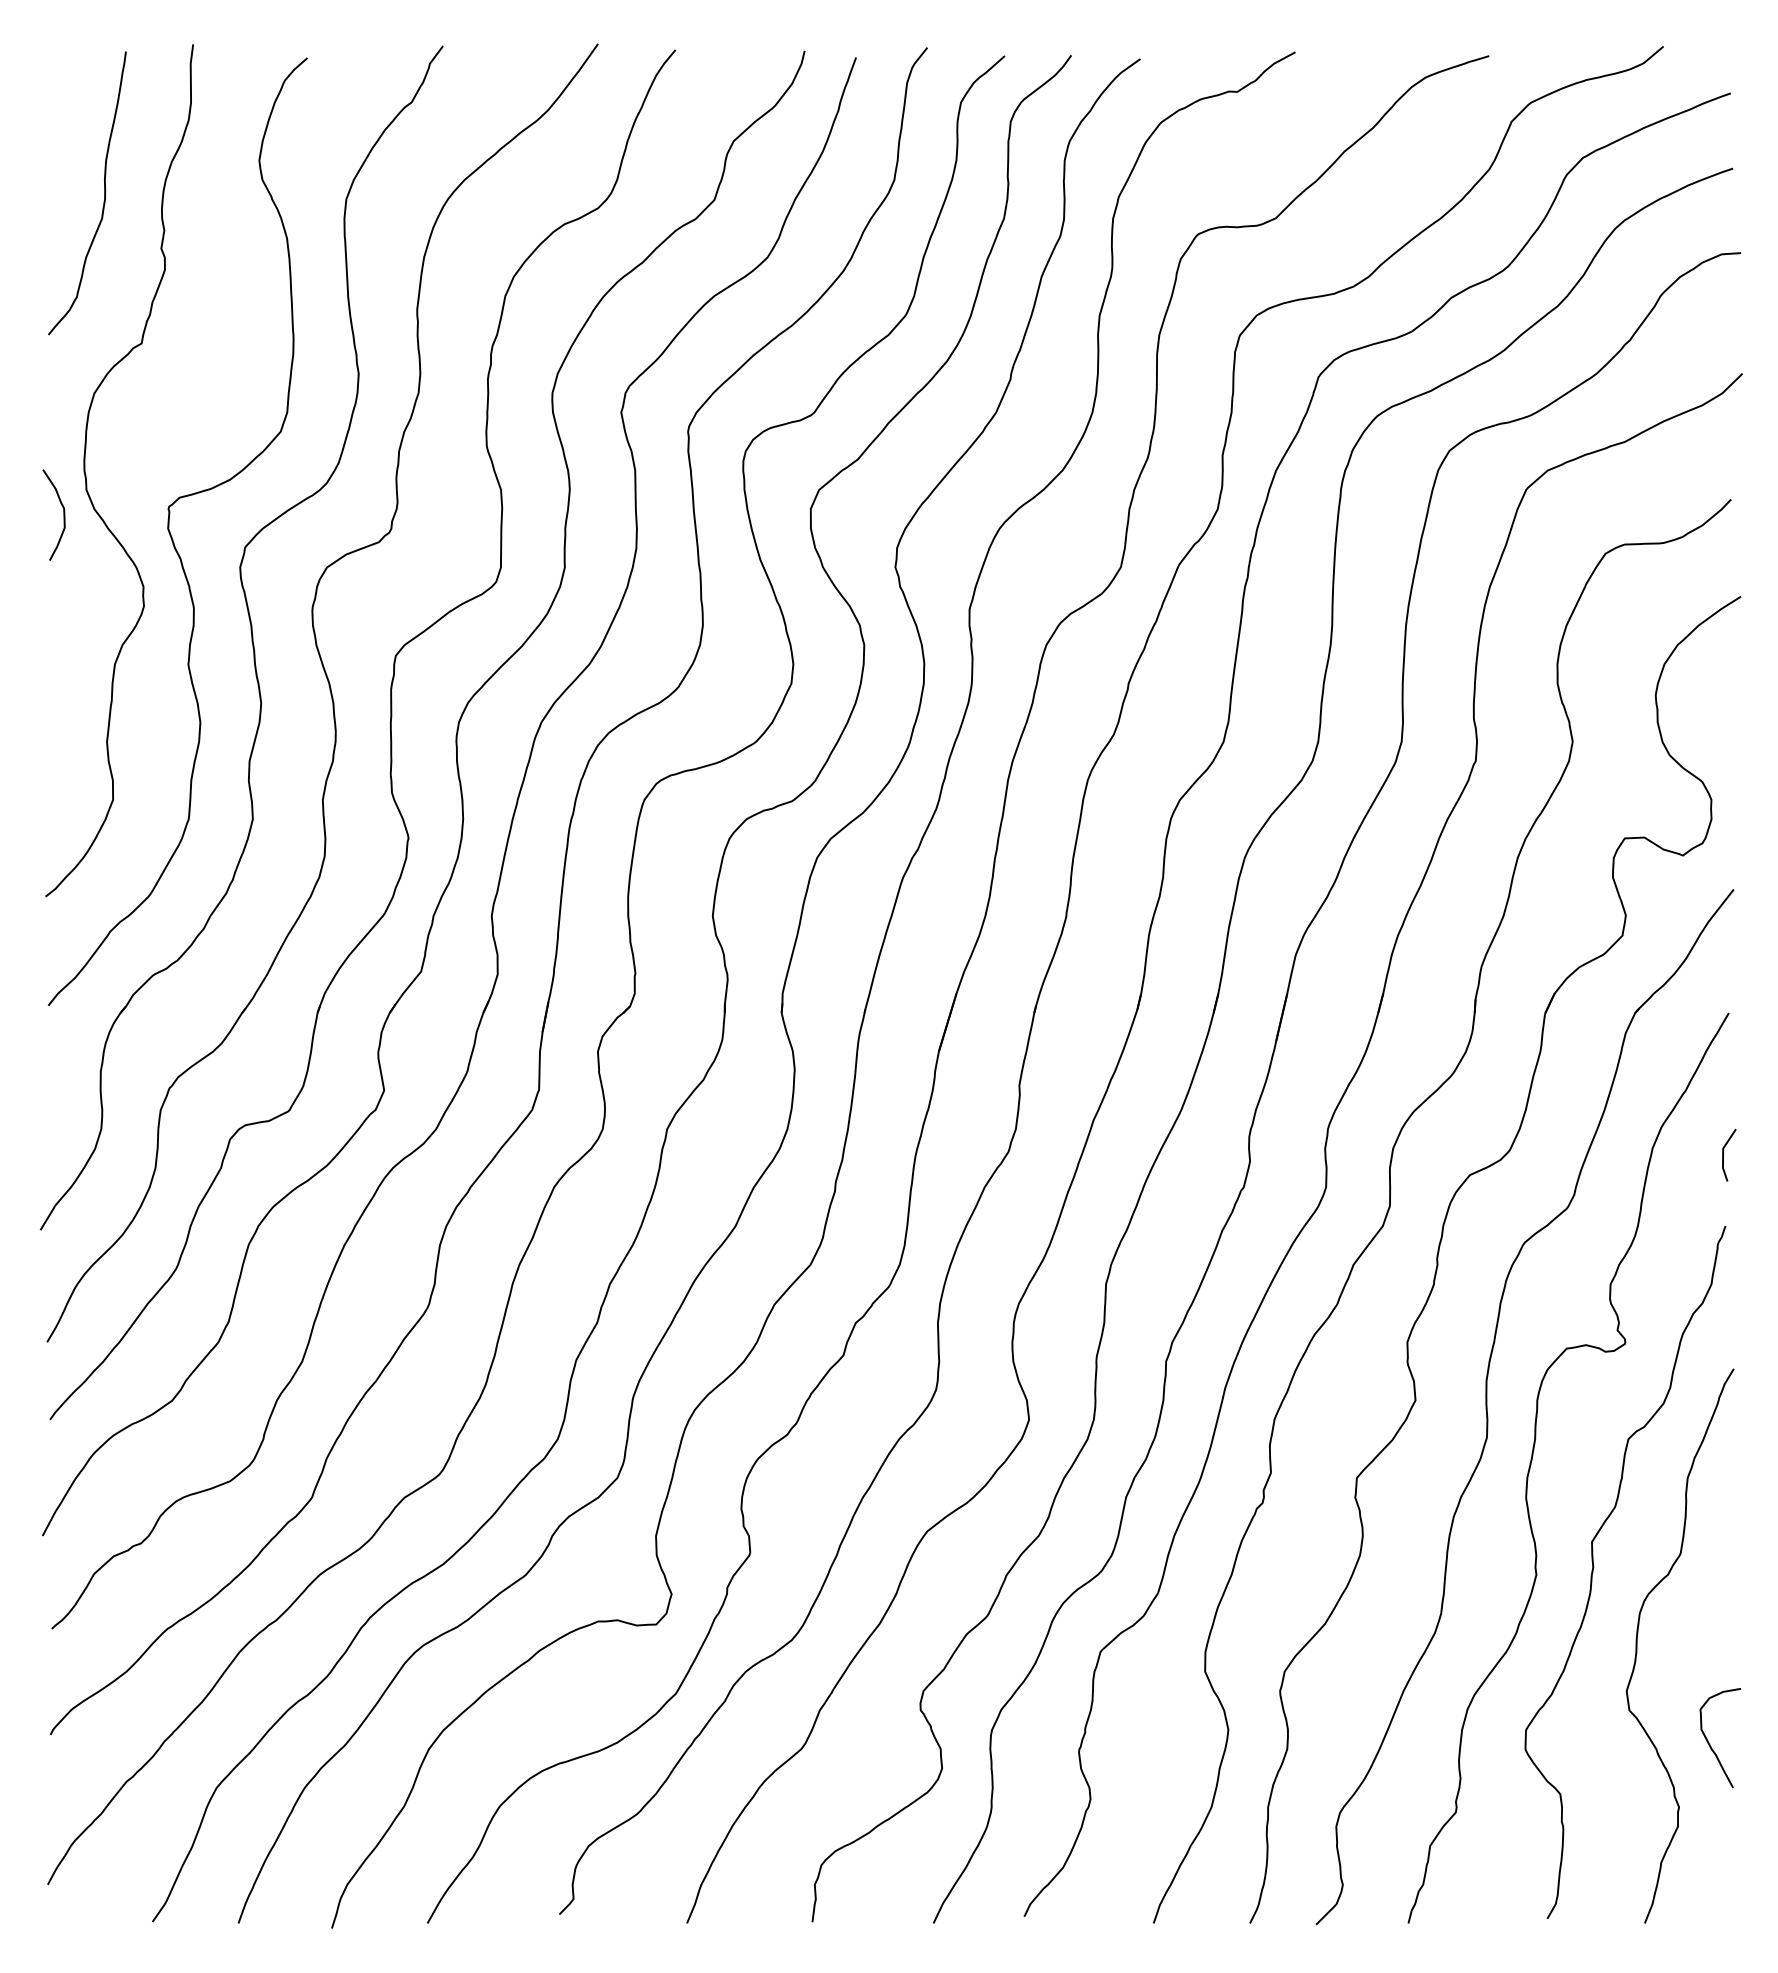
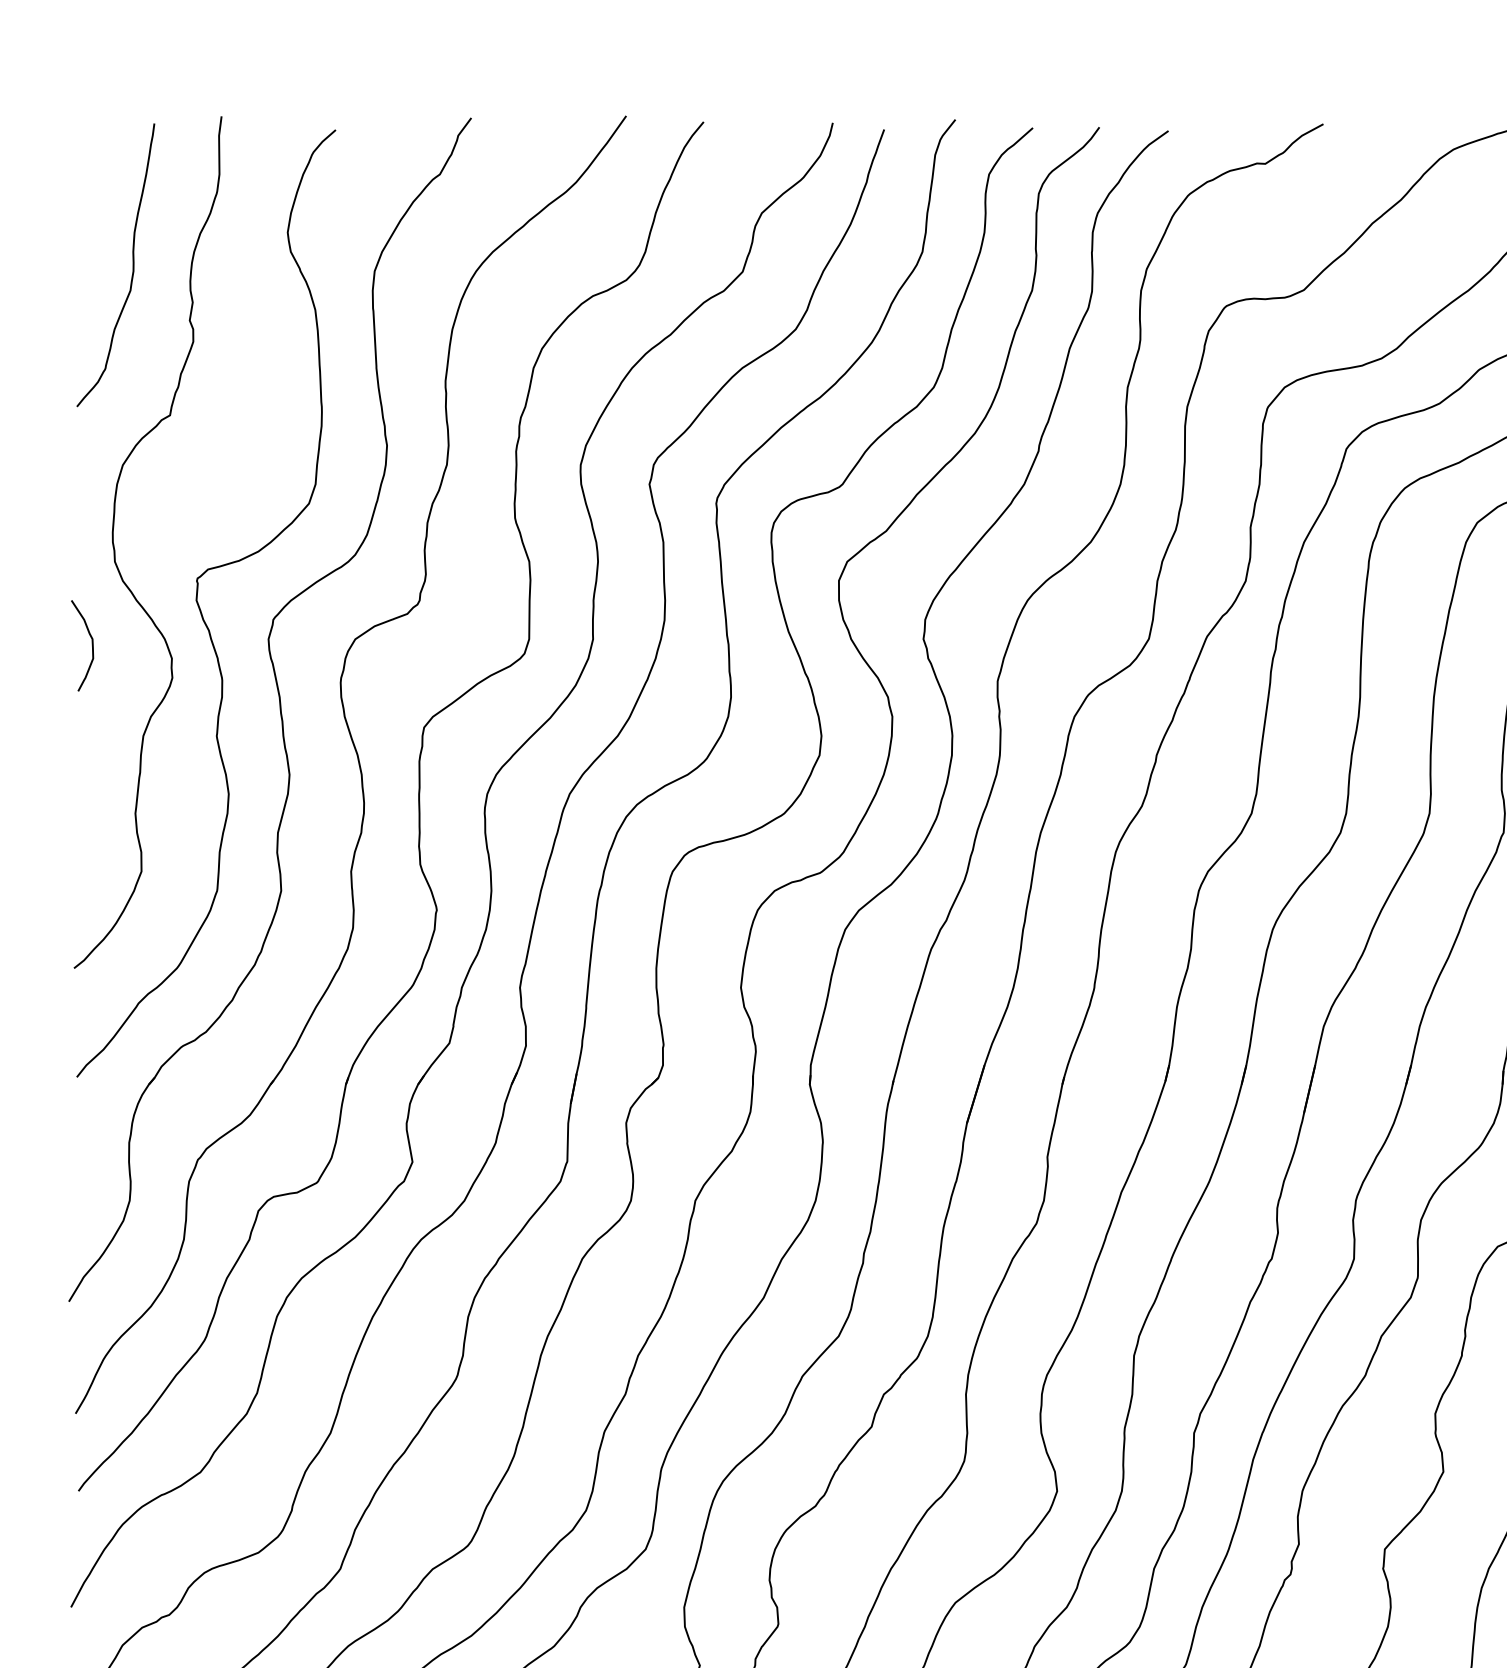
curve: (63, 514) -> (91, 645), moved

